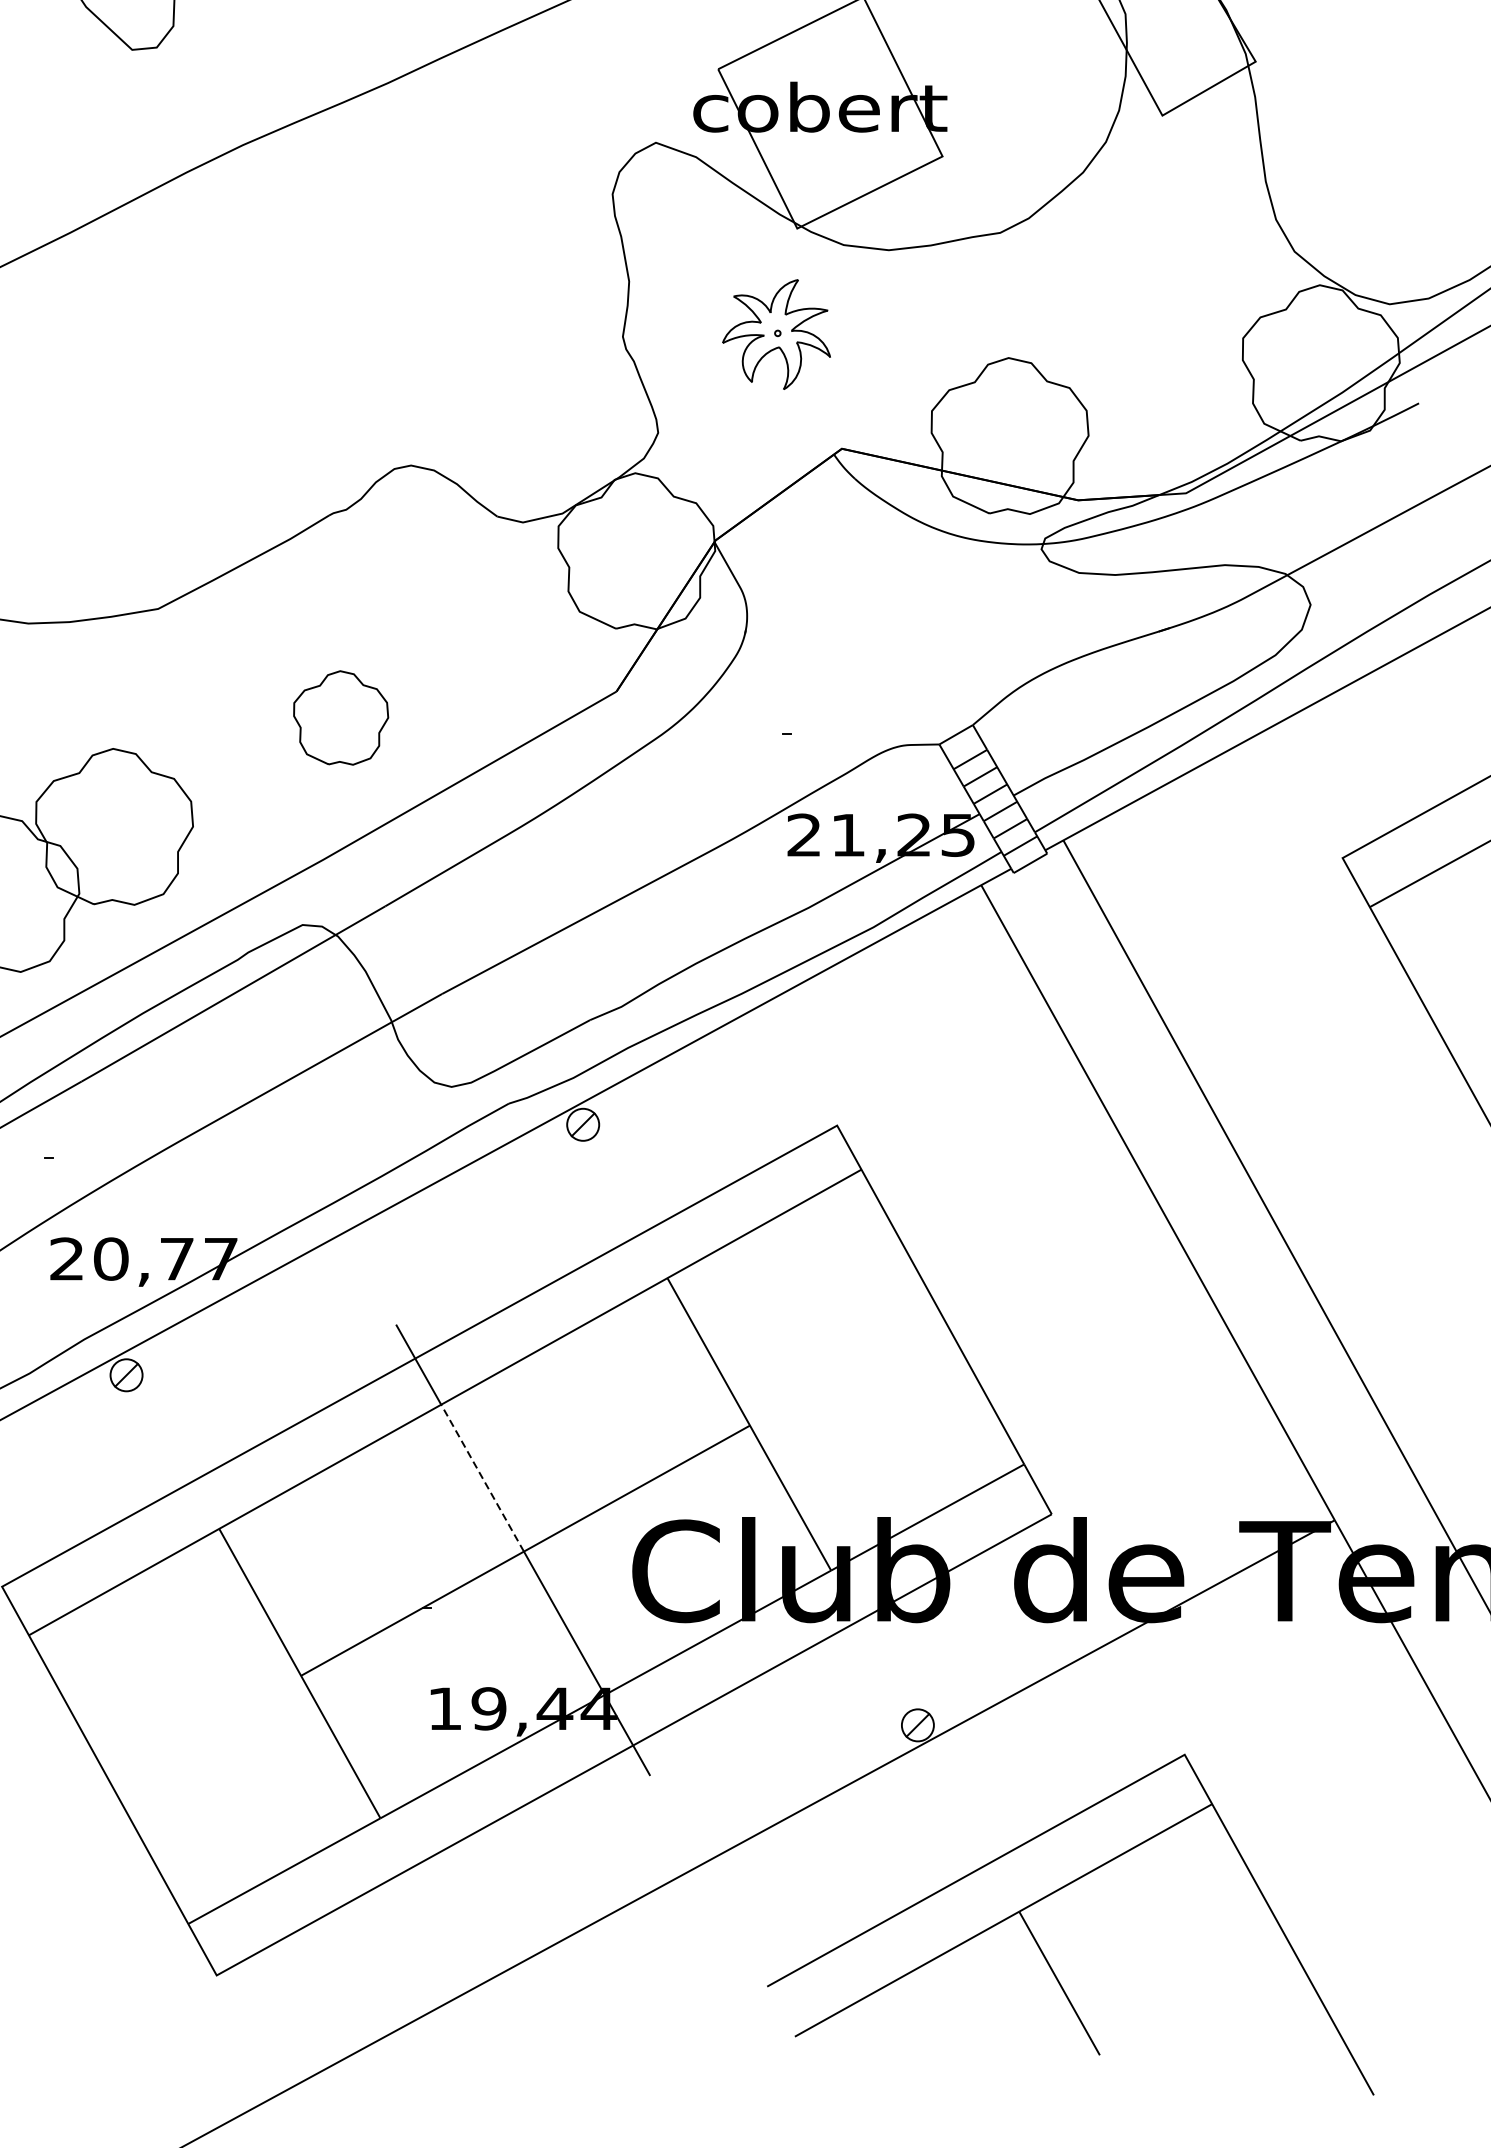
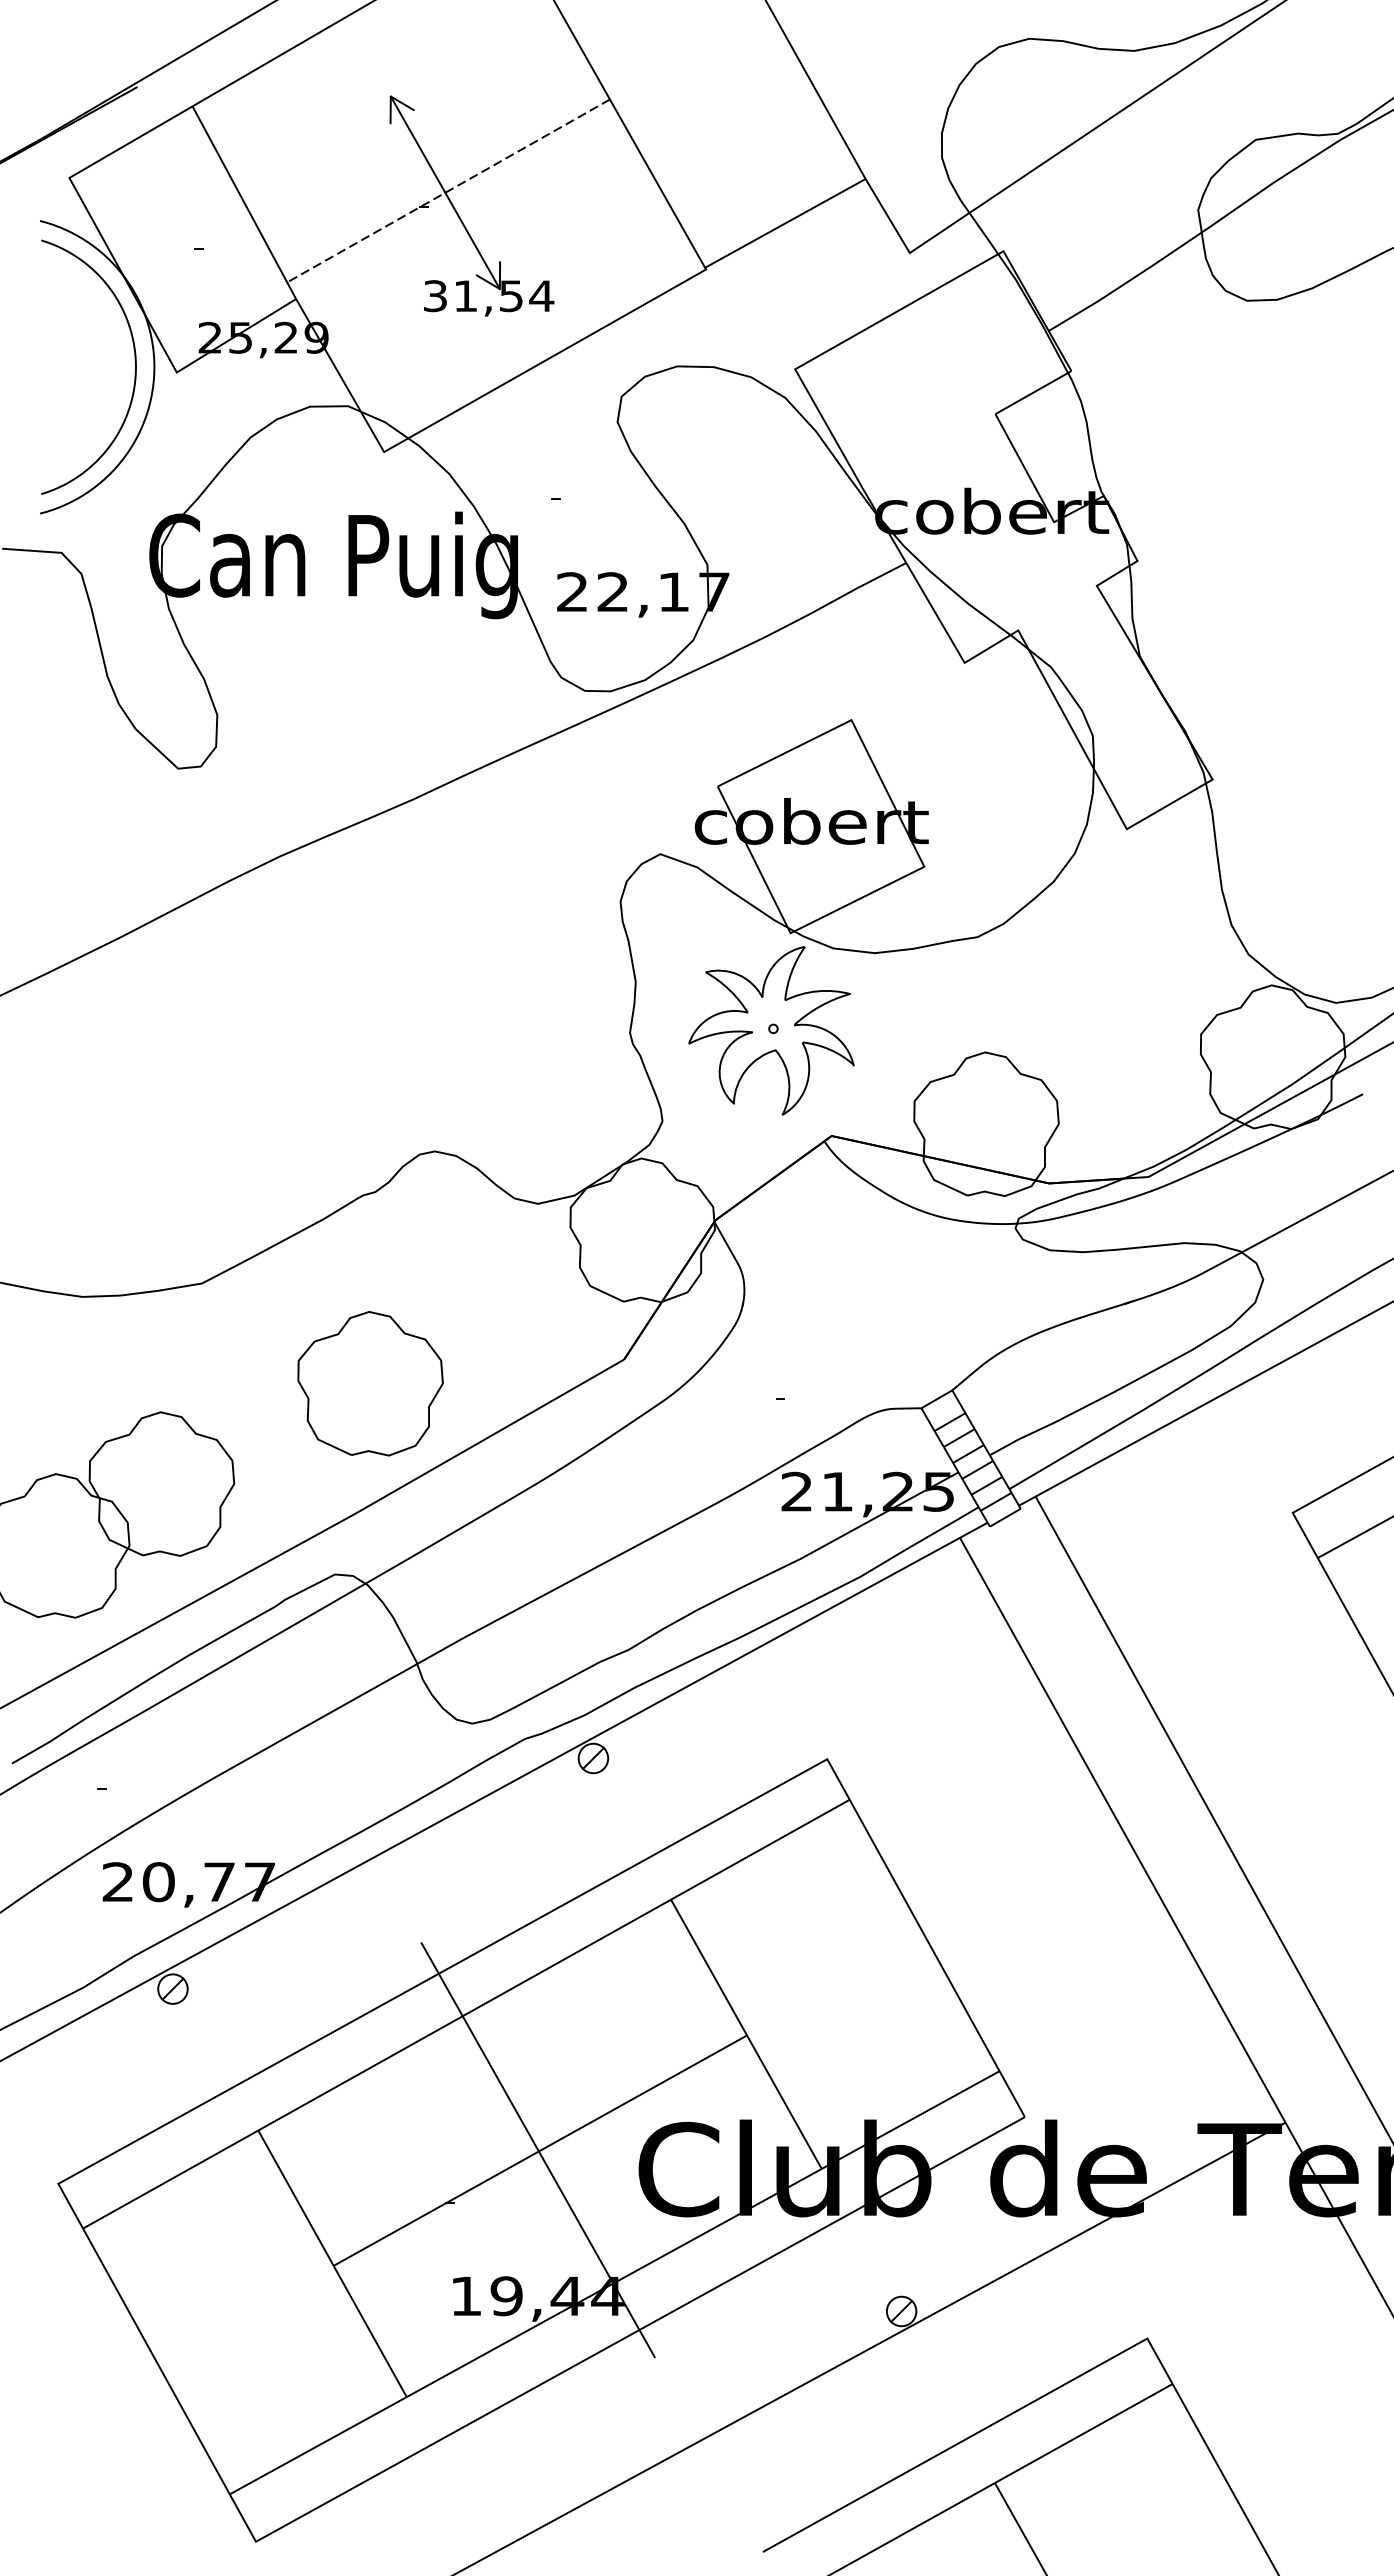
part: (776, 334) -> (771, 1030), size x1.67
part: (341, 717) -> (370, 1383), size x1.67
line: (482, 1477) -> (500, 2083), dashed -> solid

